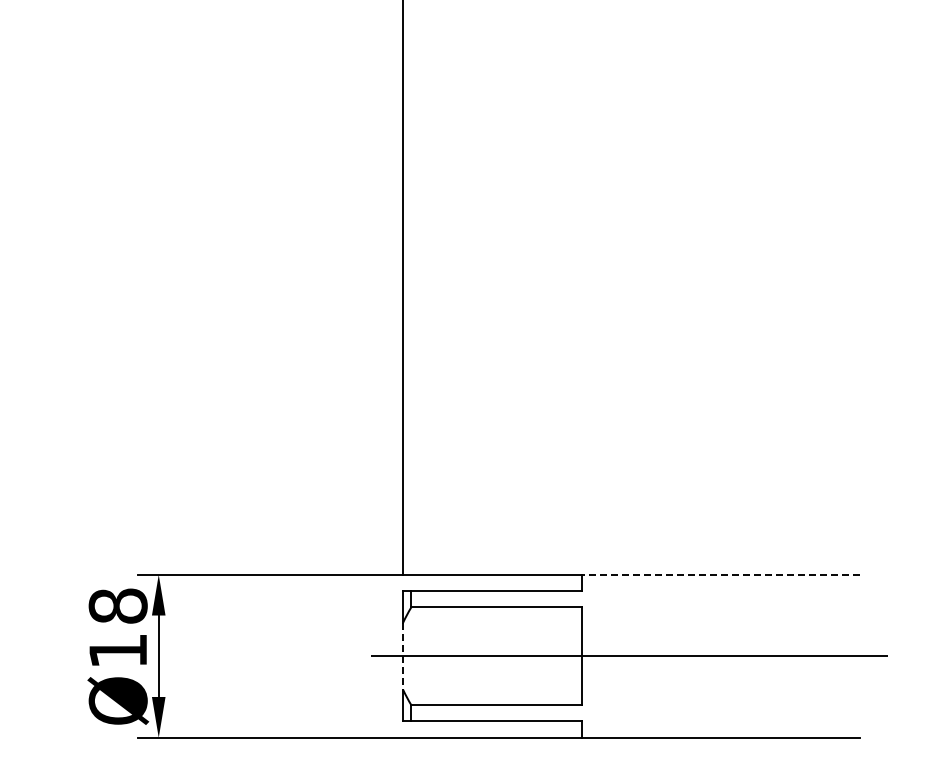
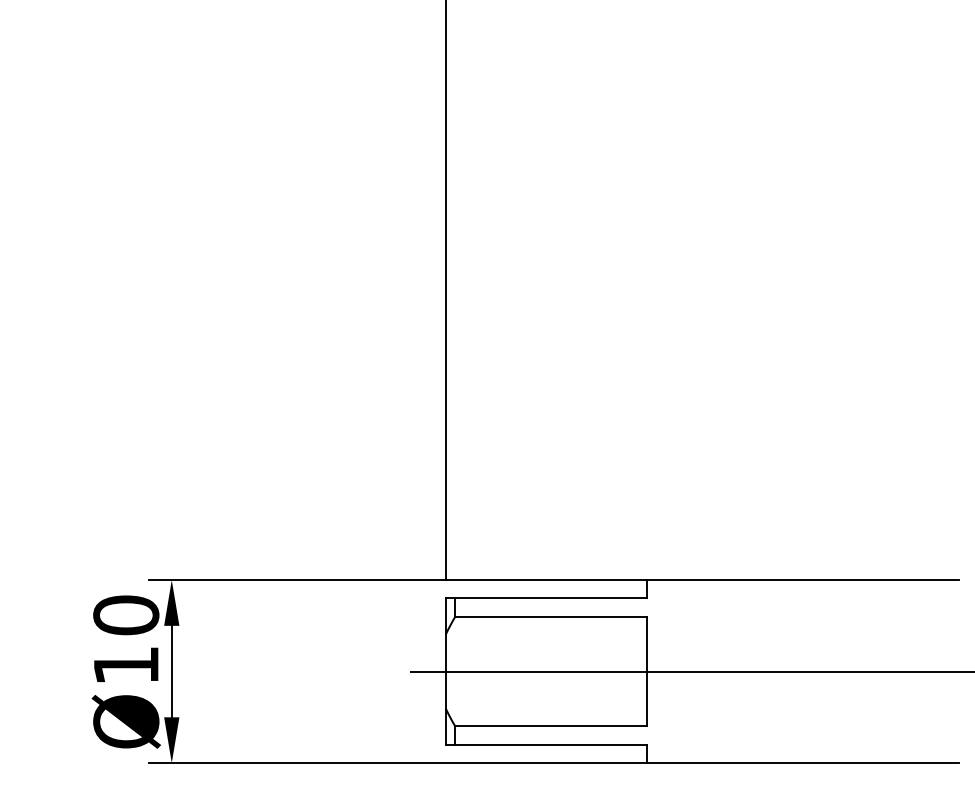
line: (721, 574) -> (803, 579), dashed -> solid
text: (118, 605) -> (126, 614), Ø18 -> Ø10
line: (403, 656) -> (446, 671), dashed -> solid

